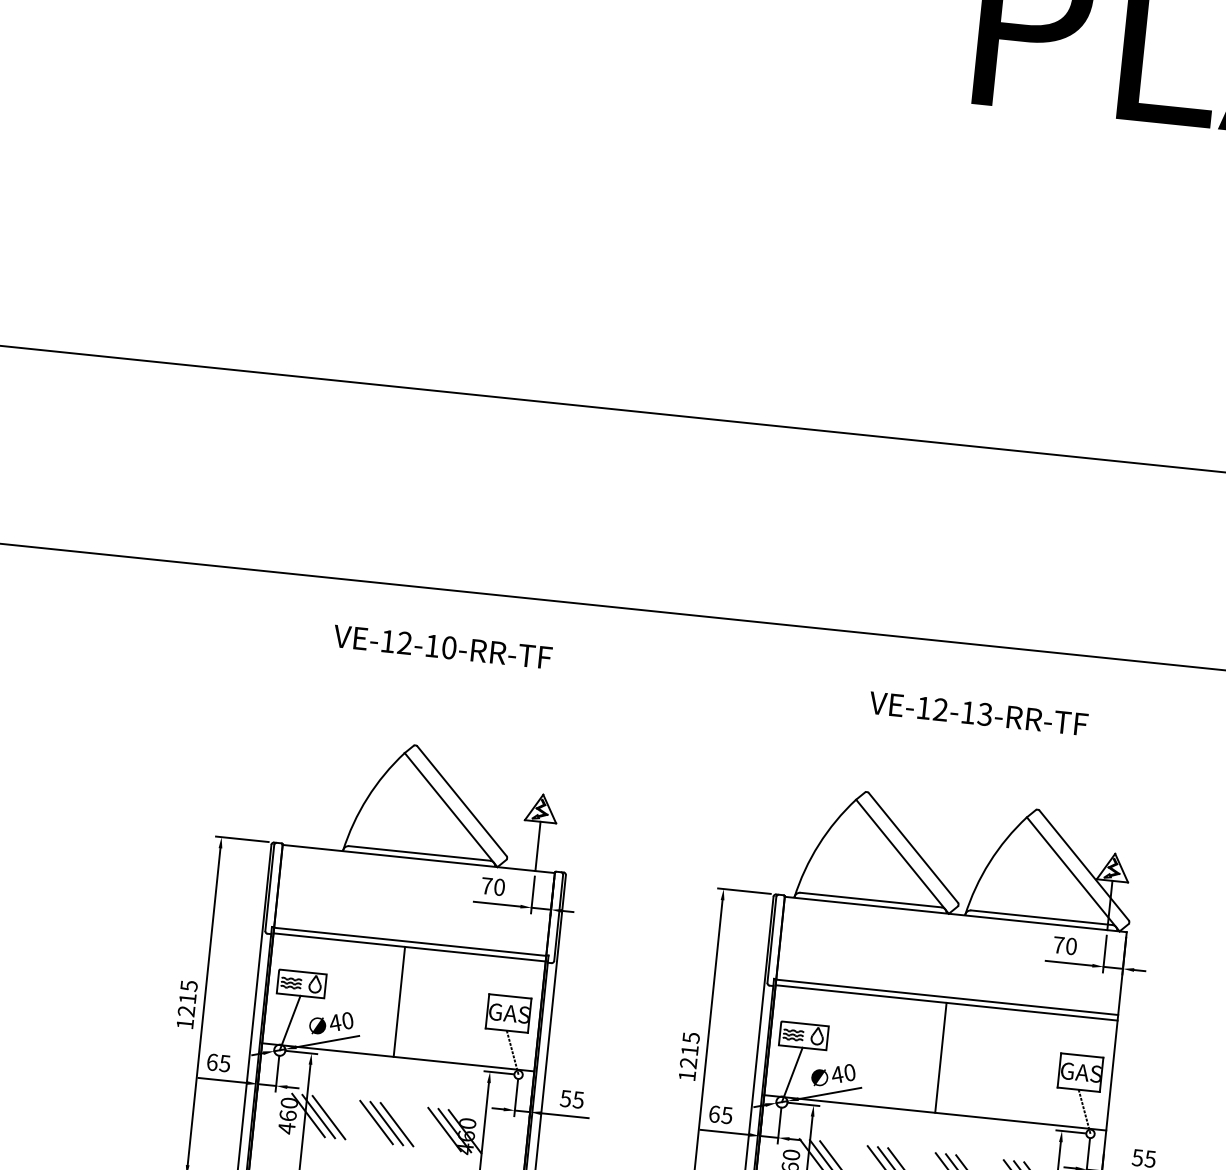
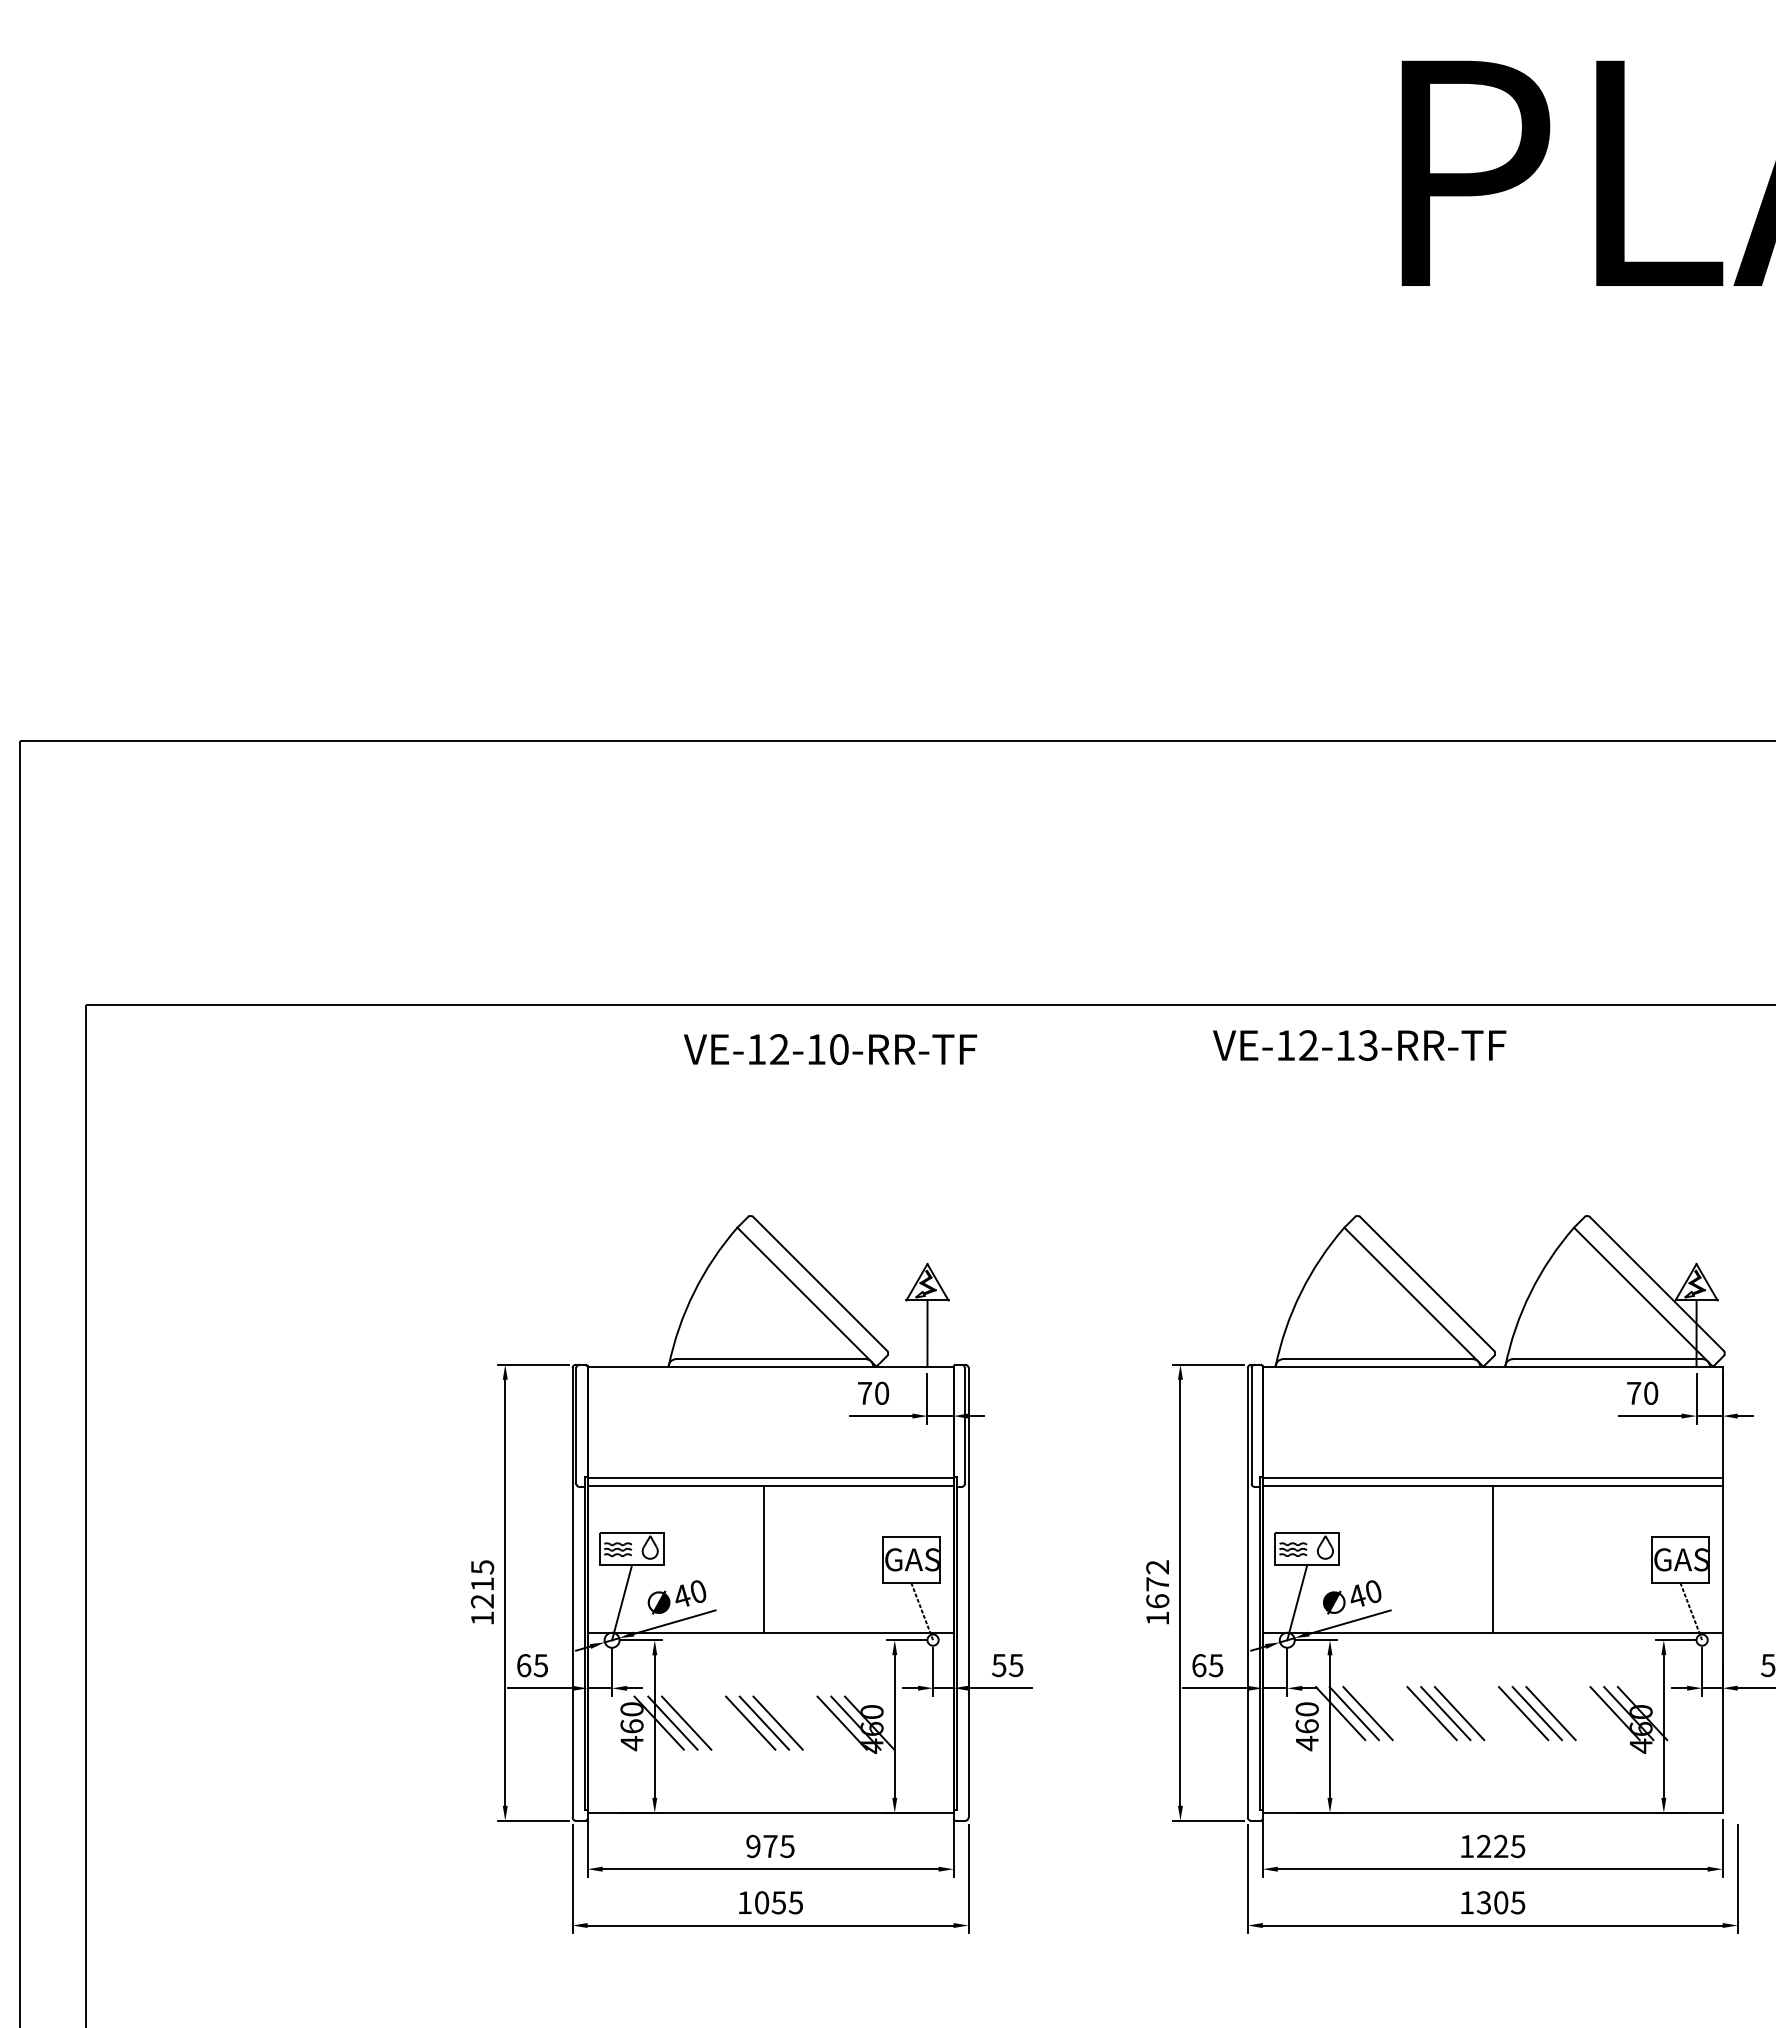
text: (442, 647) -> (830, 1049), moved
text: (978, 713) -> (1359, 1045), moved
text: (689, 1050) -> (1157, 1584), 1215 -> 1672

